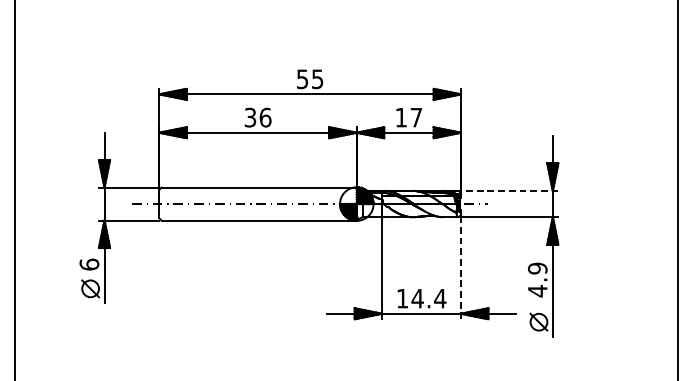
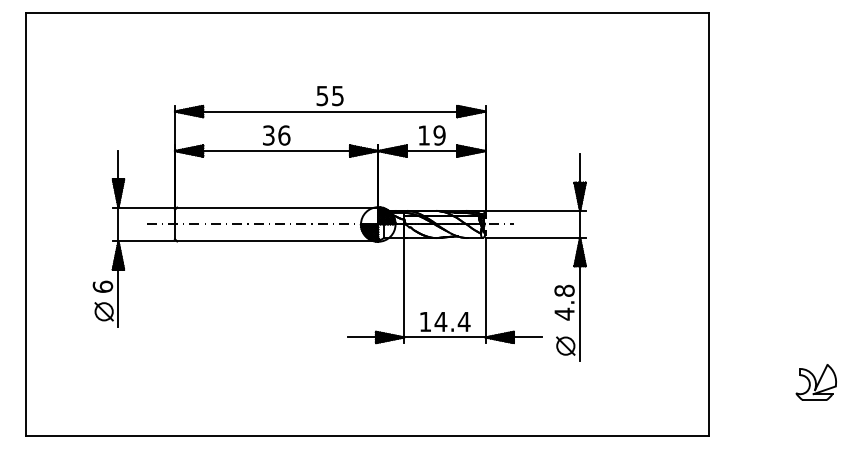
text: (416, 117) -> (439, 135), 17 -> 19
line: (509, 190) -> (535, 210), dashed -> solid
line: (460, 268) -> (485, 290), dashed -> solid
text: (537, 268) -> (564, 290), 4.9 -> 4.8

